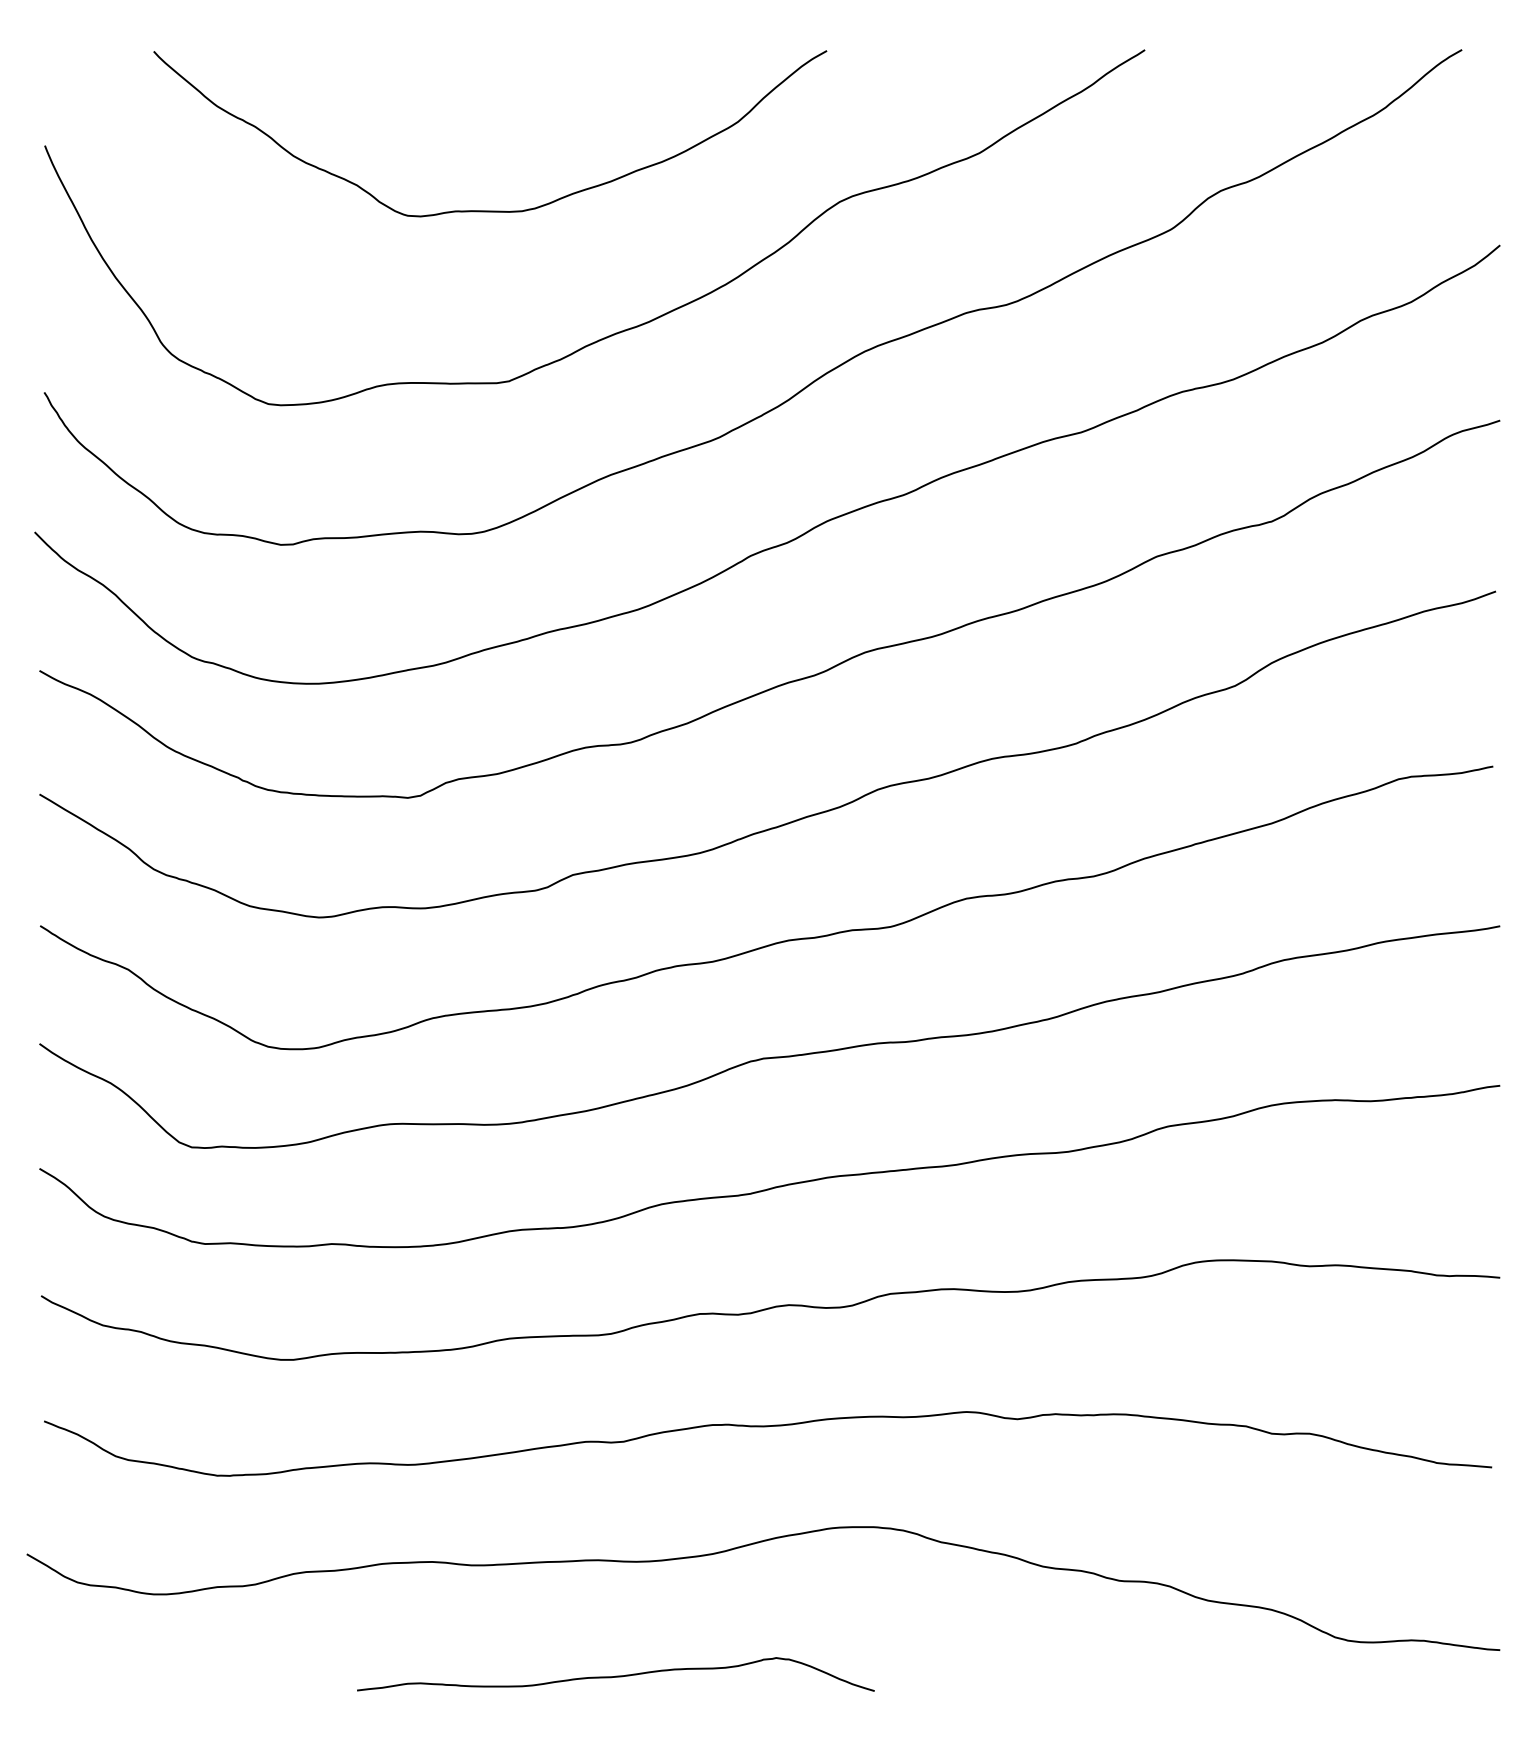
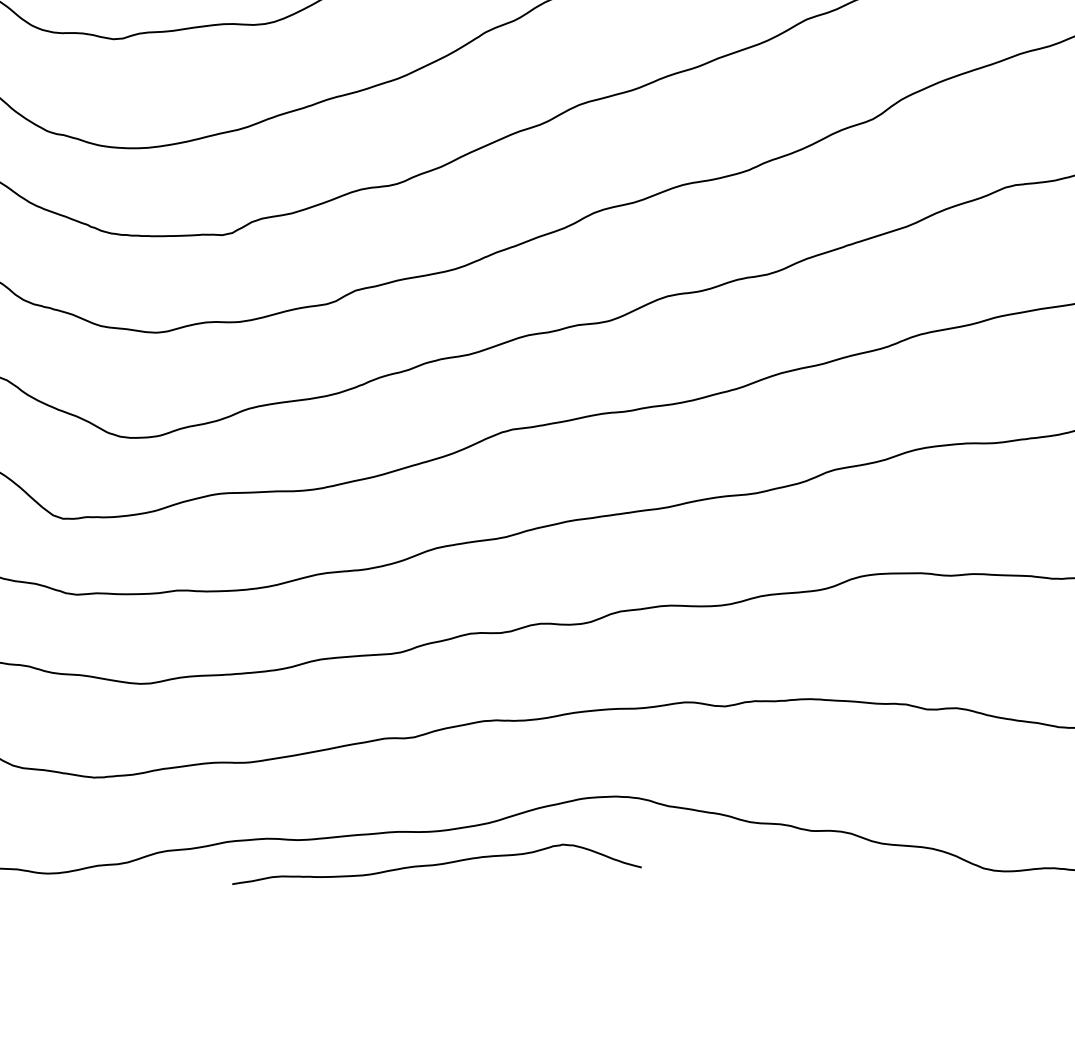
curve: (615, 1675) -> (436, 863), moved

